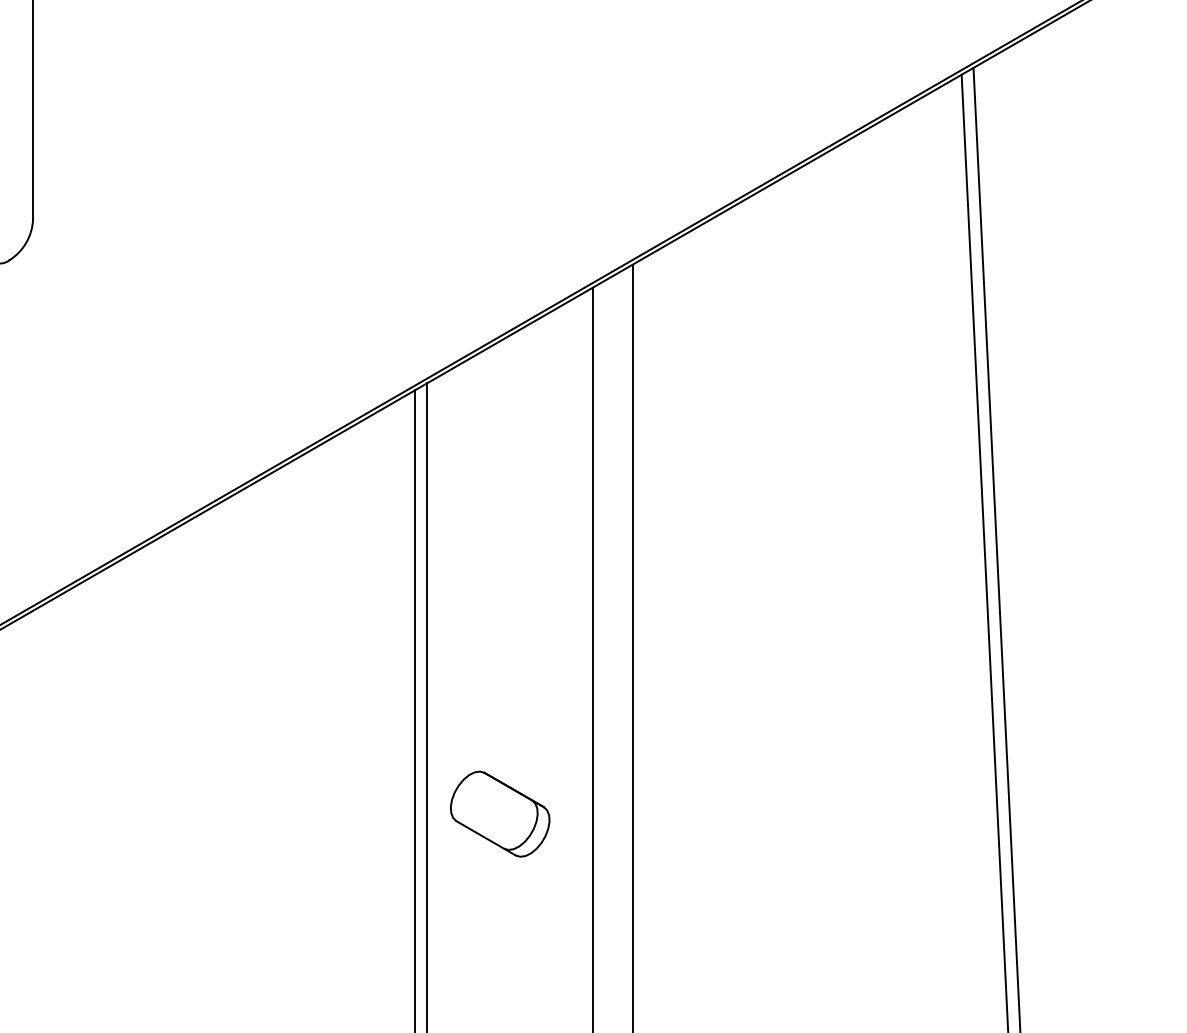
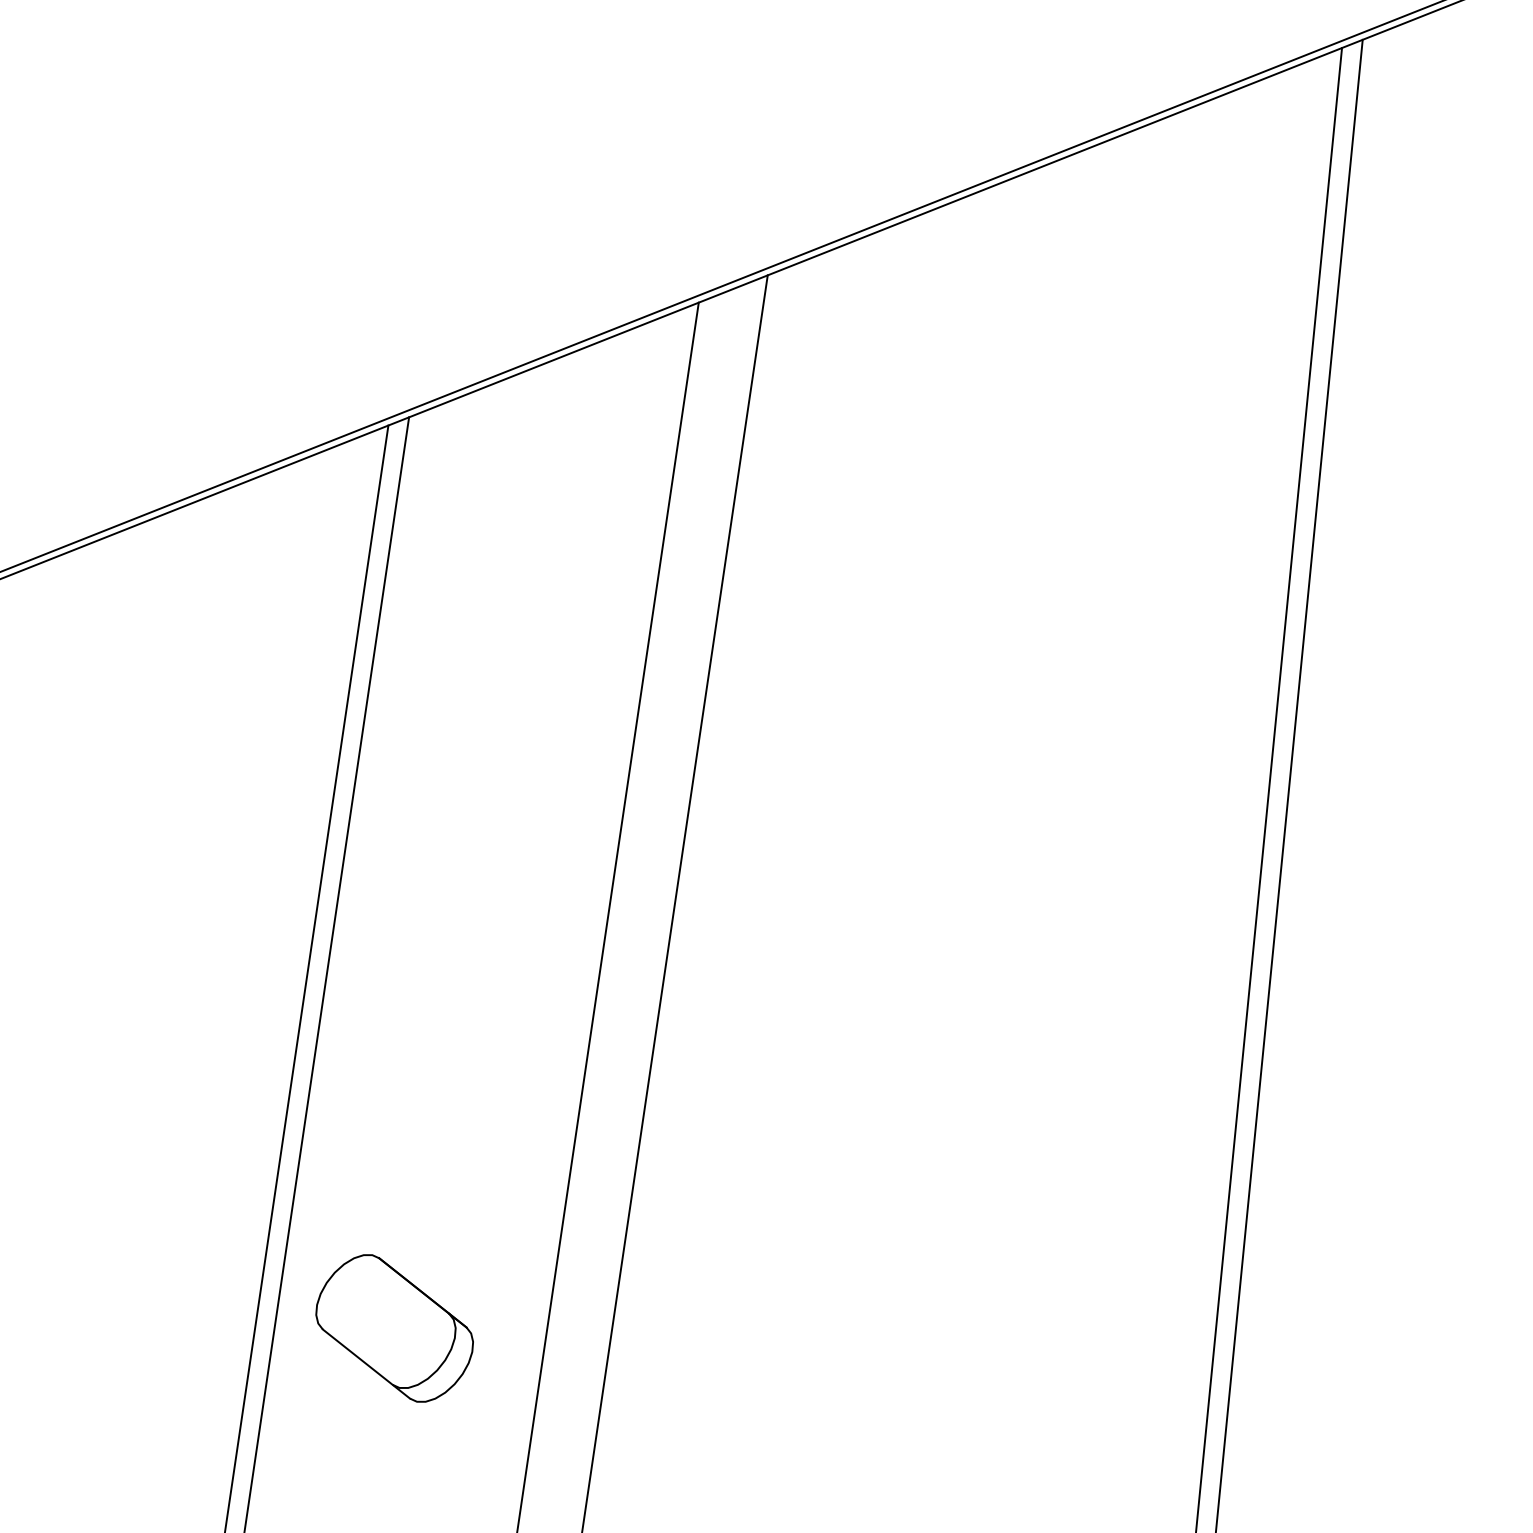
part: (500, 813) -> (395, 1327), moved

